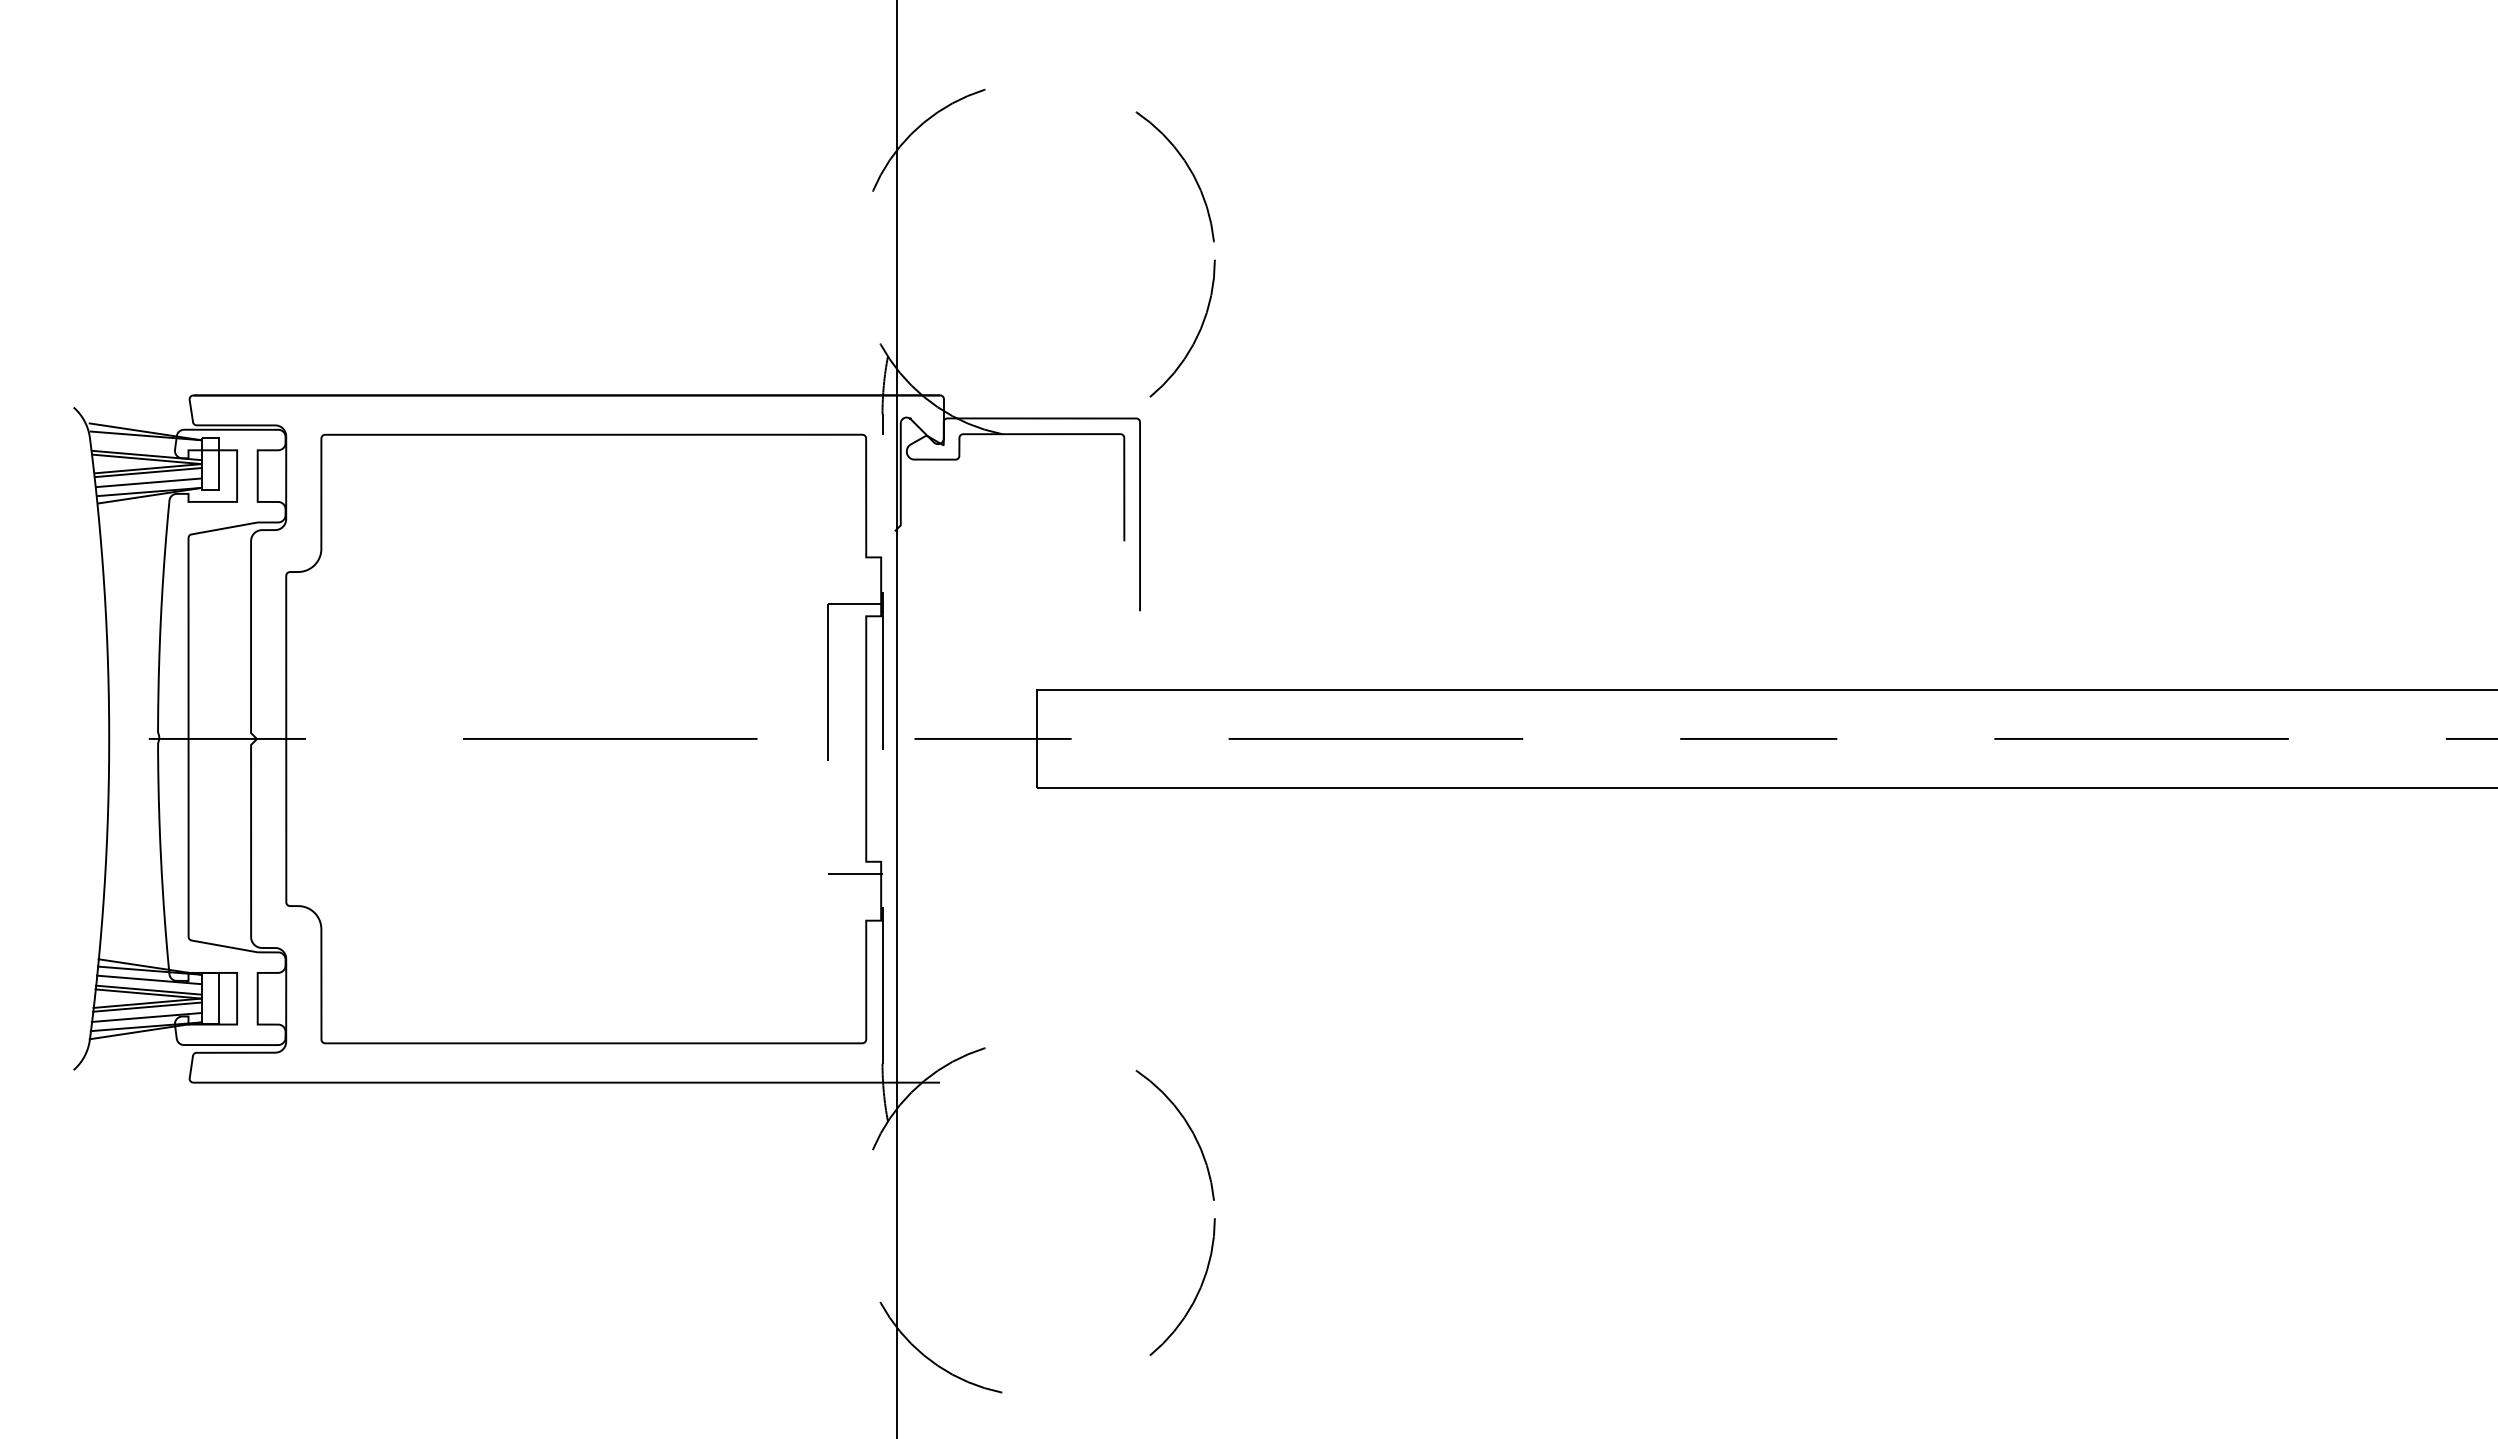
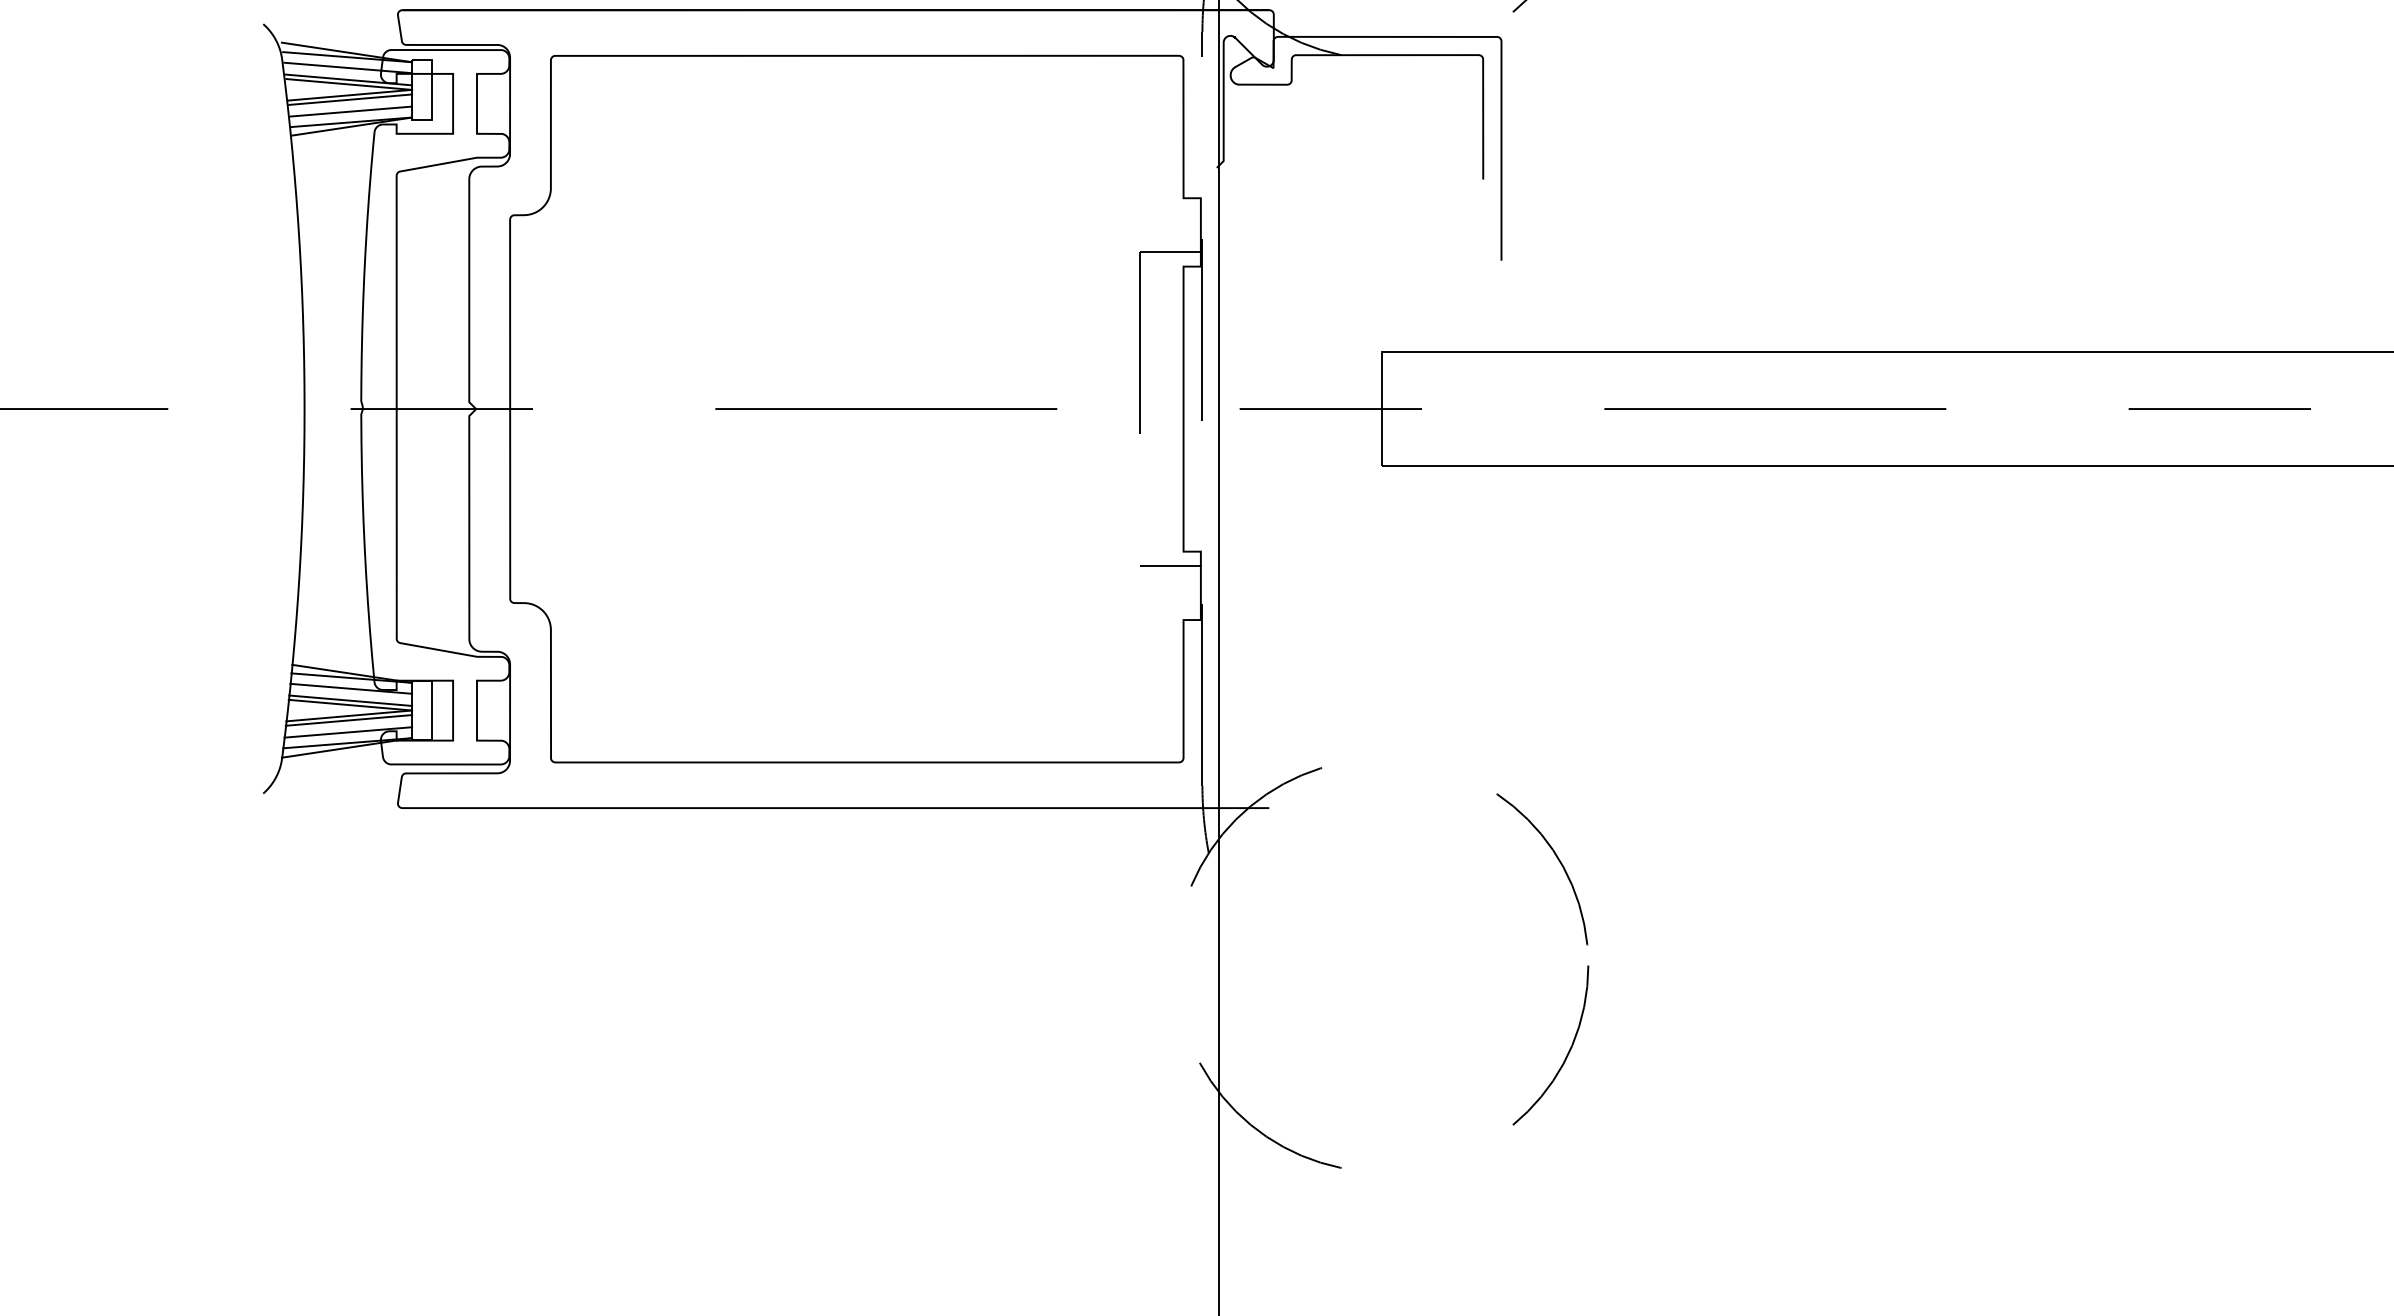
line: (146, 444) -> (347, 67), added

